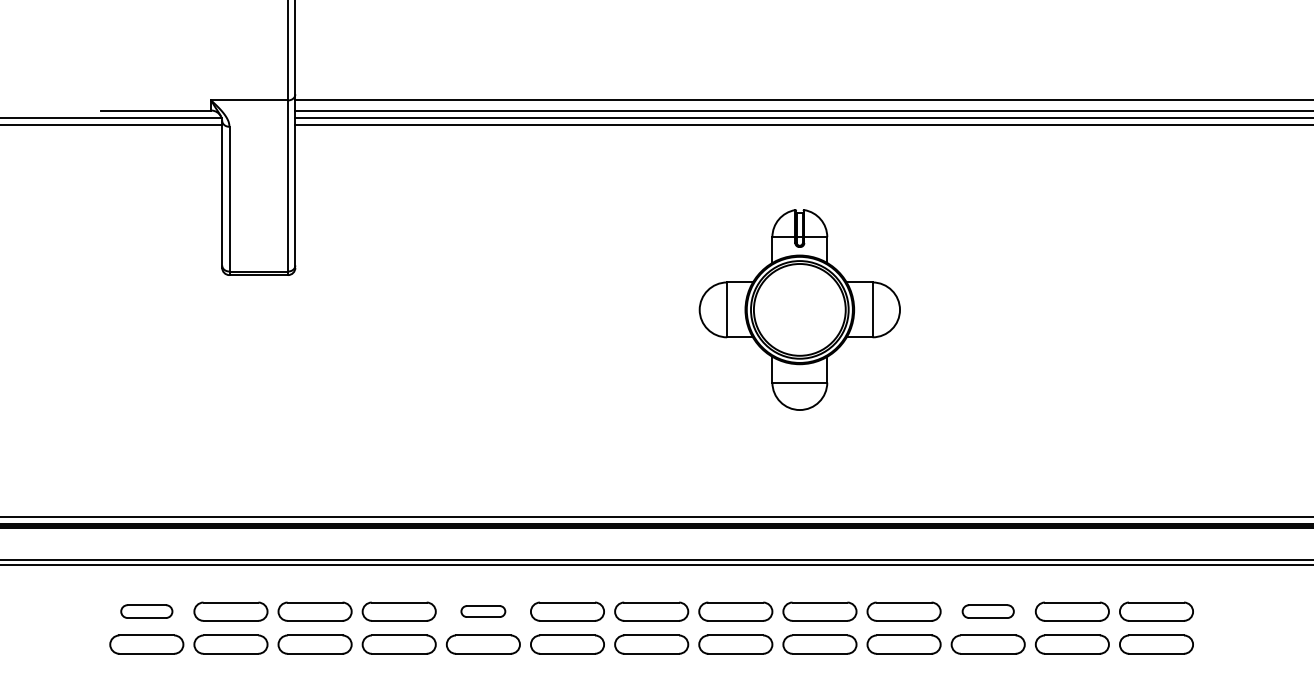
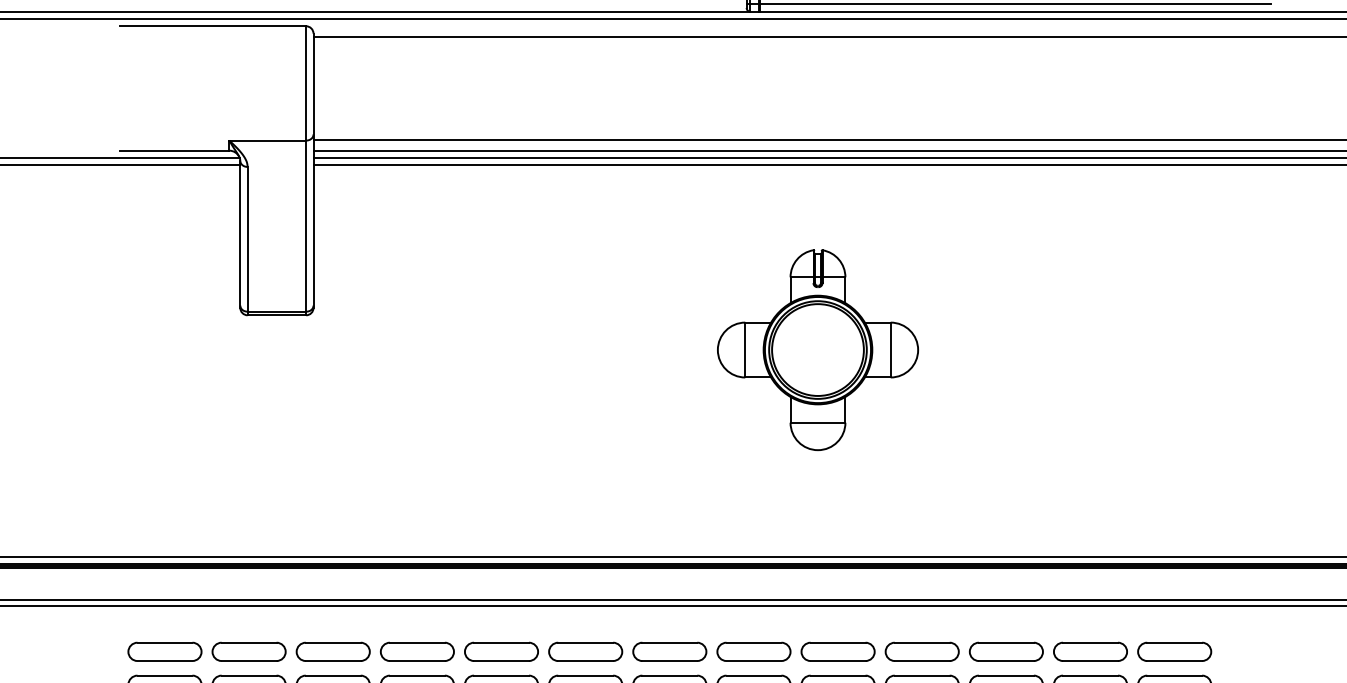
part: (146, 611) -> (164, 651), size x1.43
part: (483, 611) -> (501, 651), size x1.67
part: (988, 611) -> (1006, 651), size x1.43

